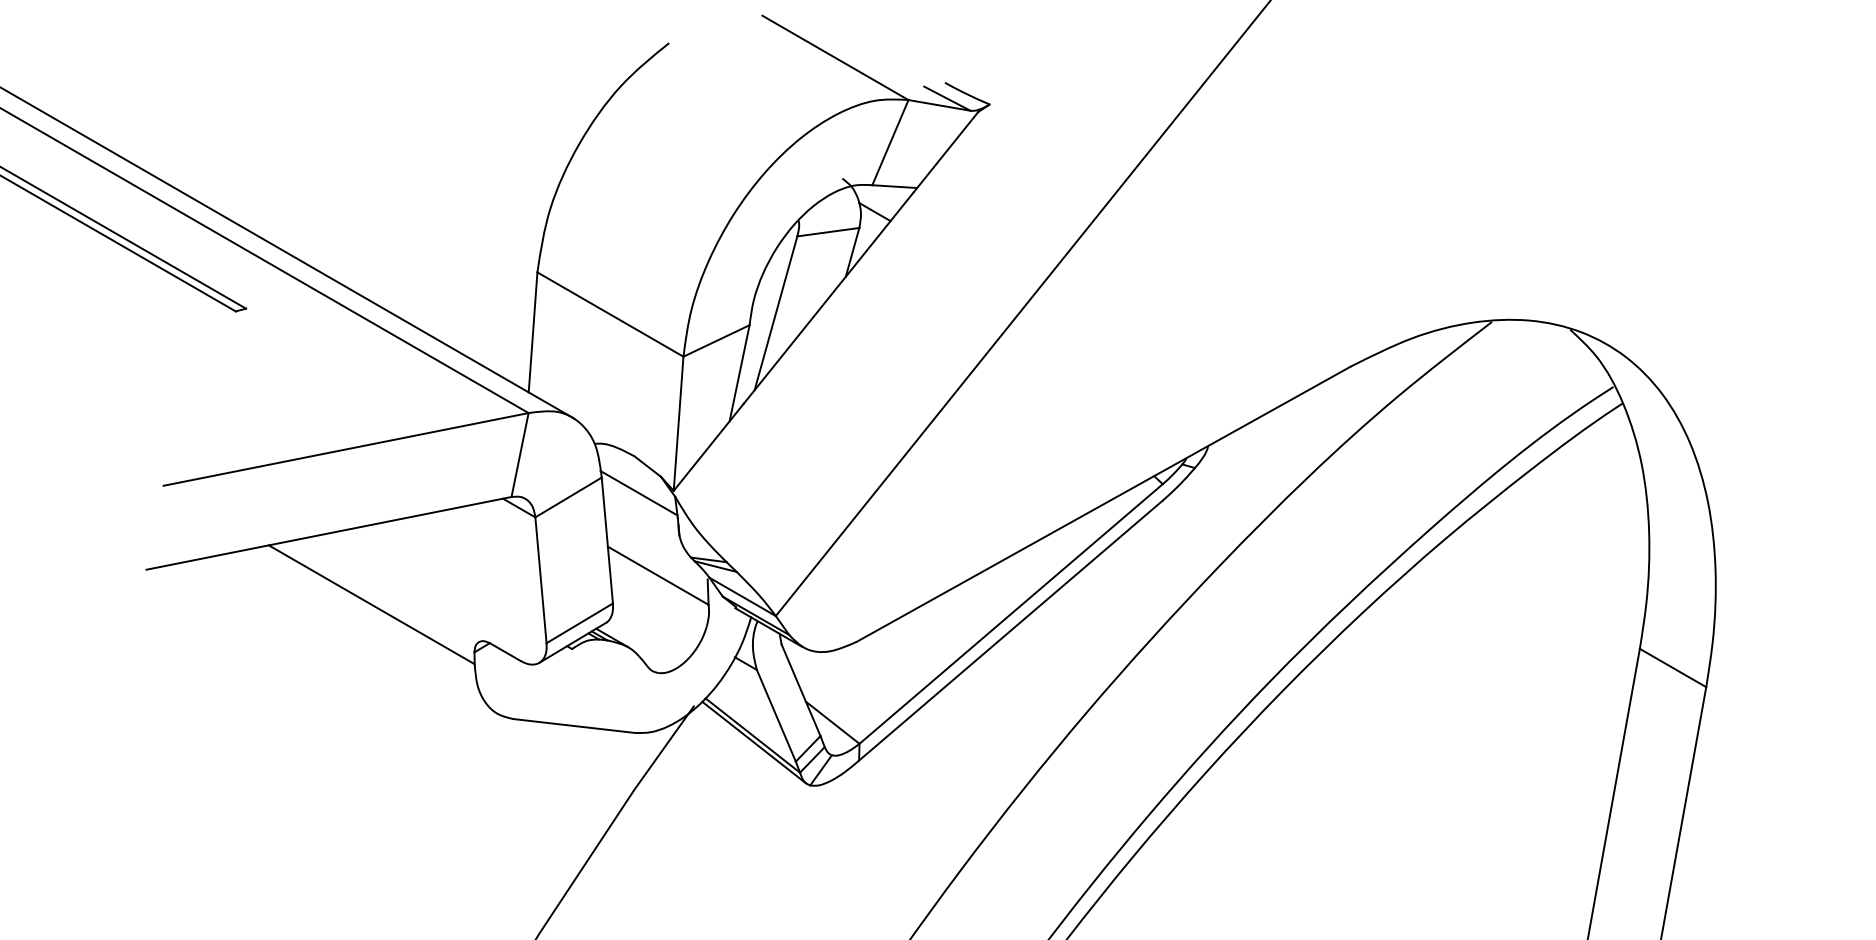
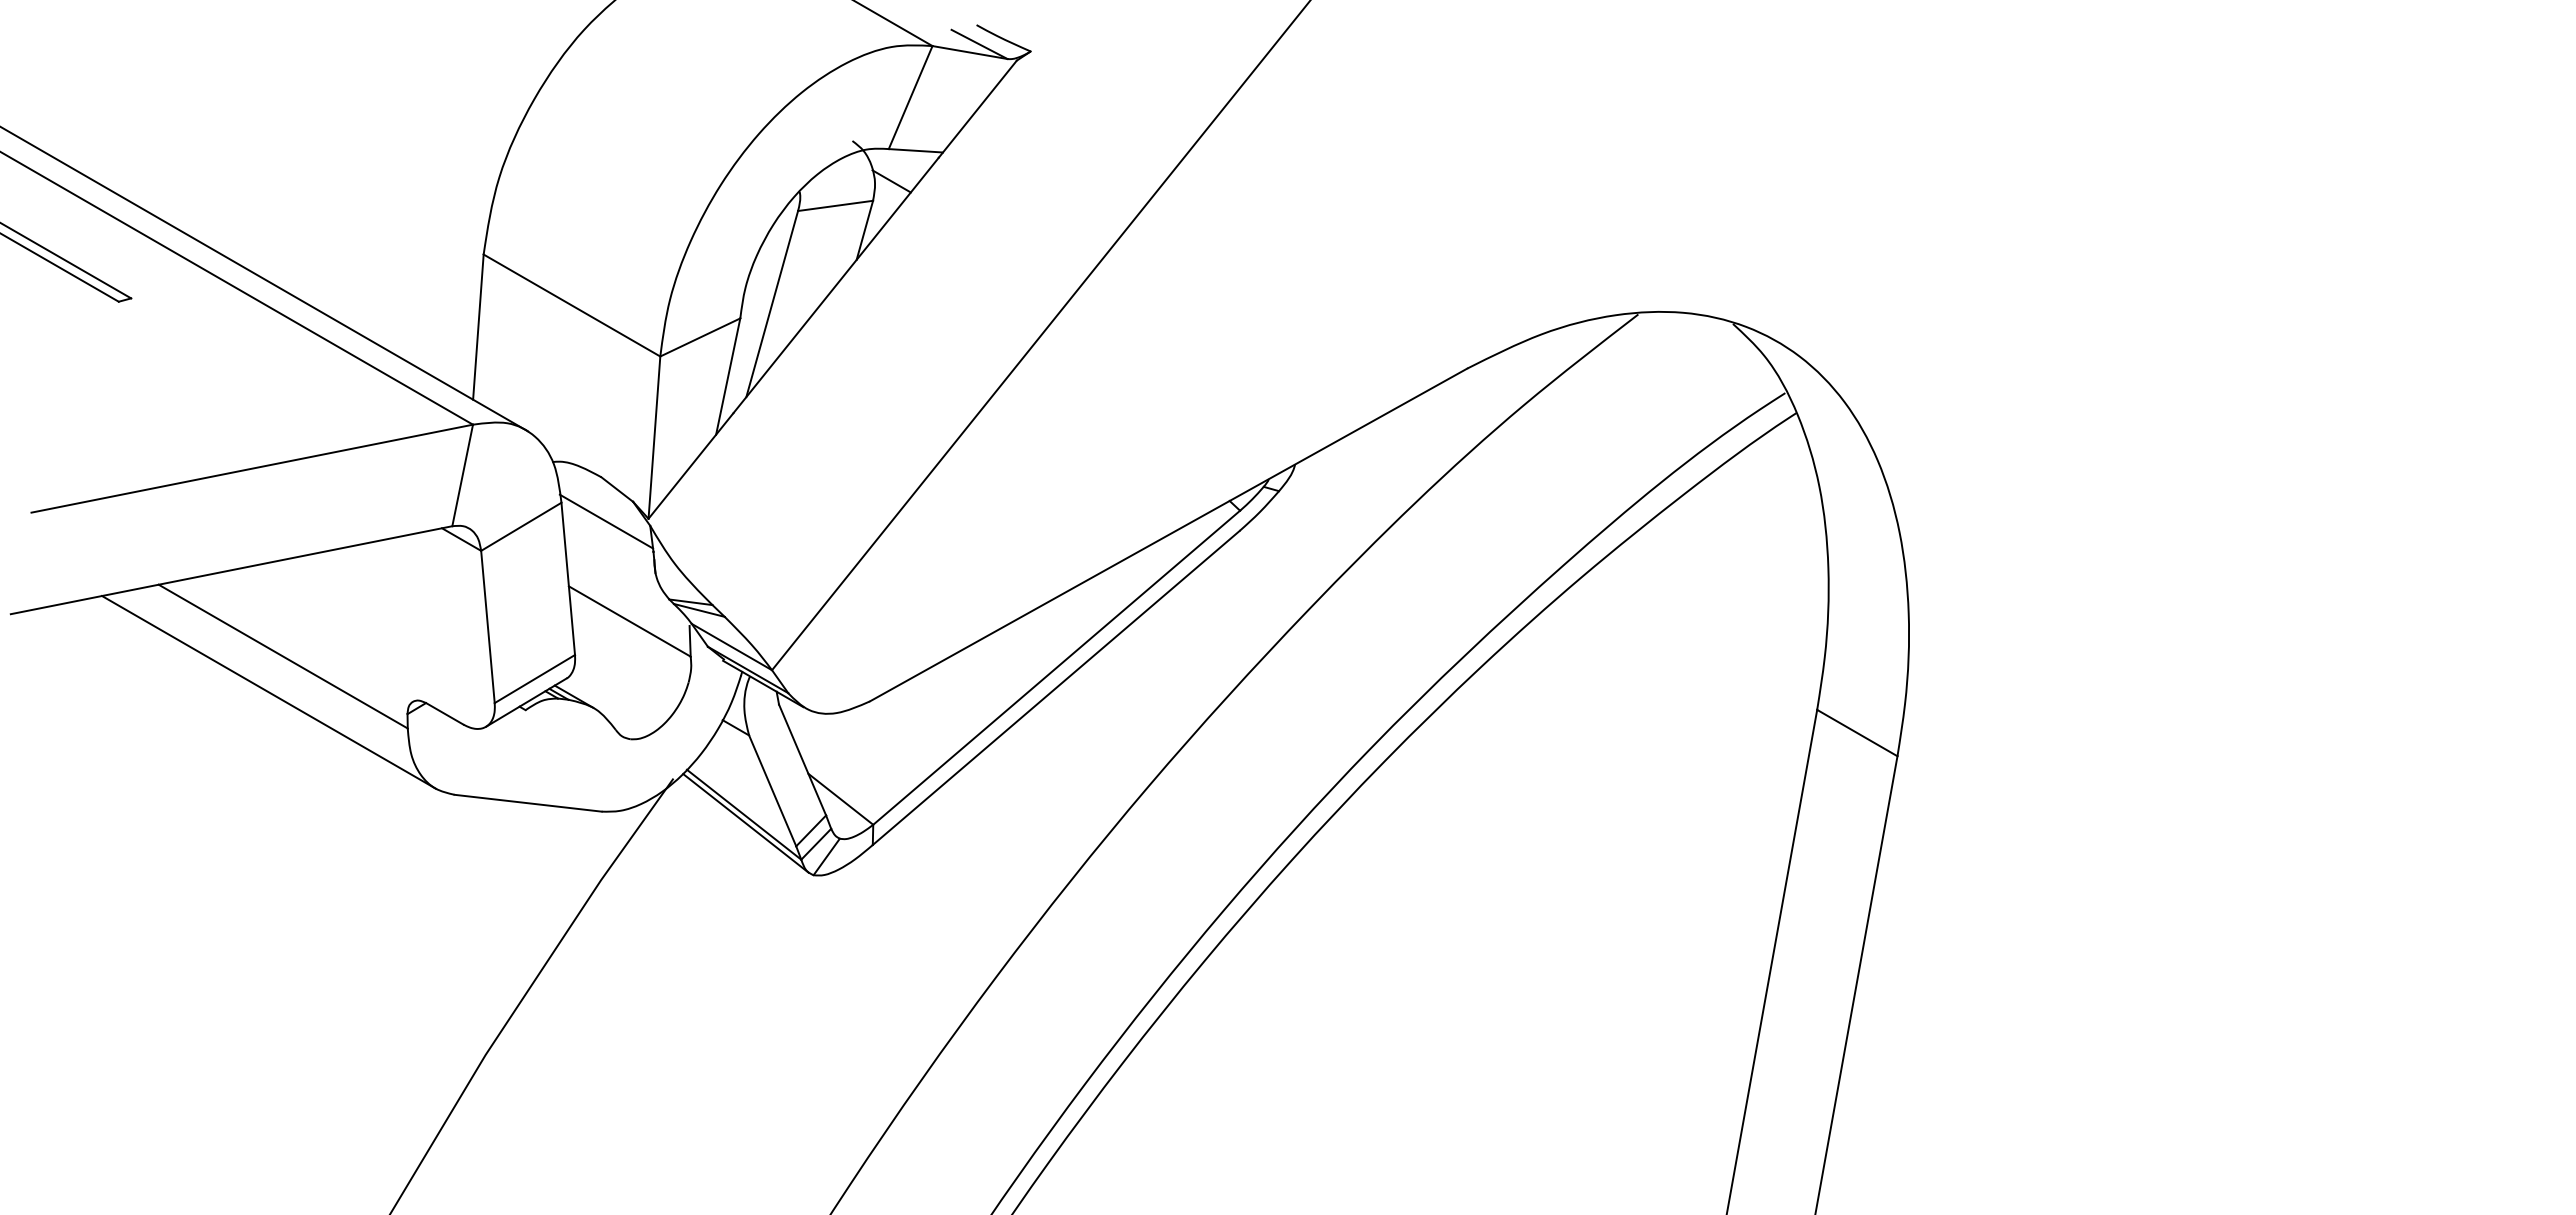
line: (360, 634) -> (269, 692), added

